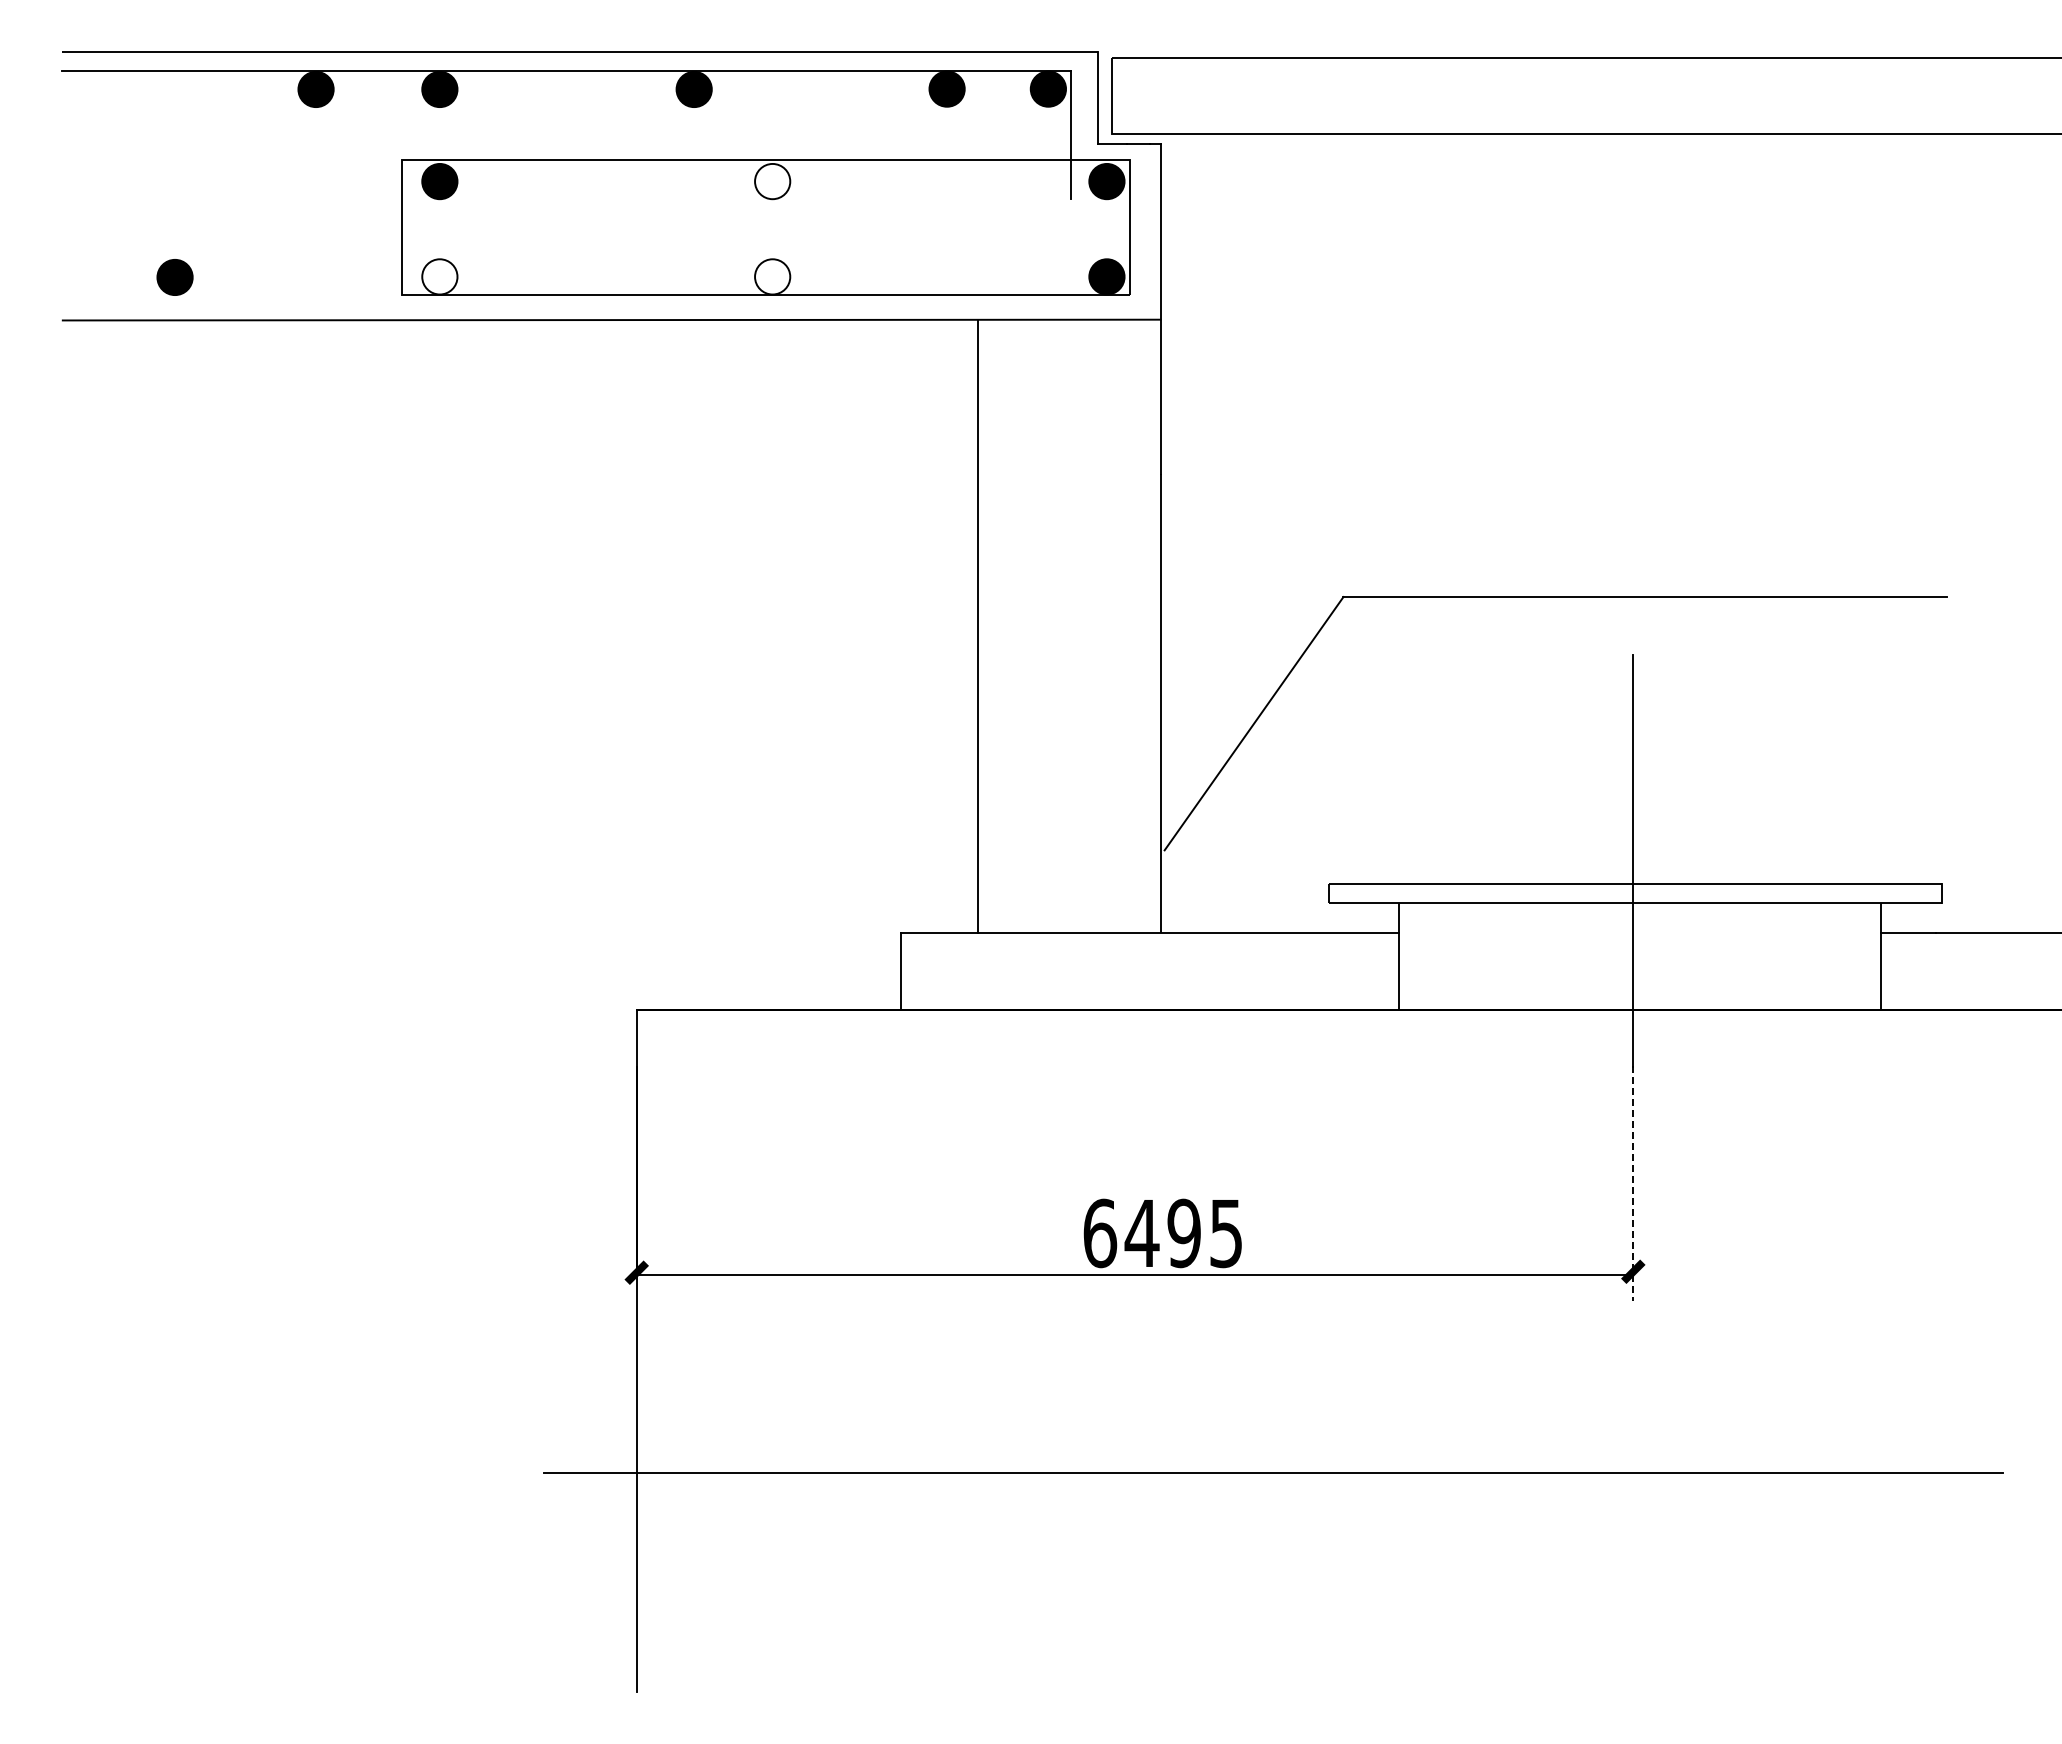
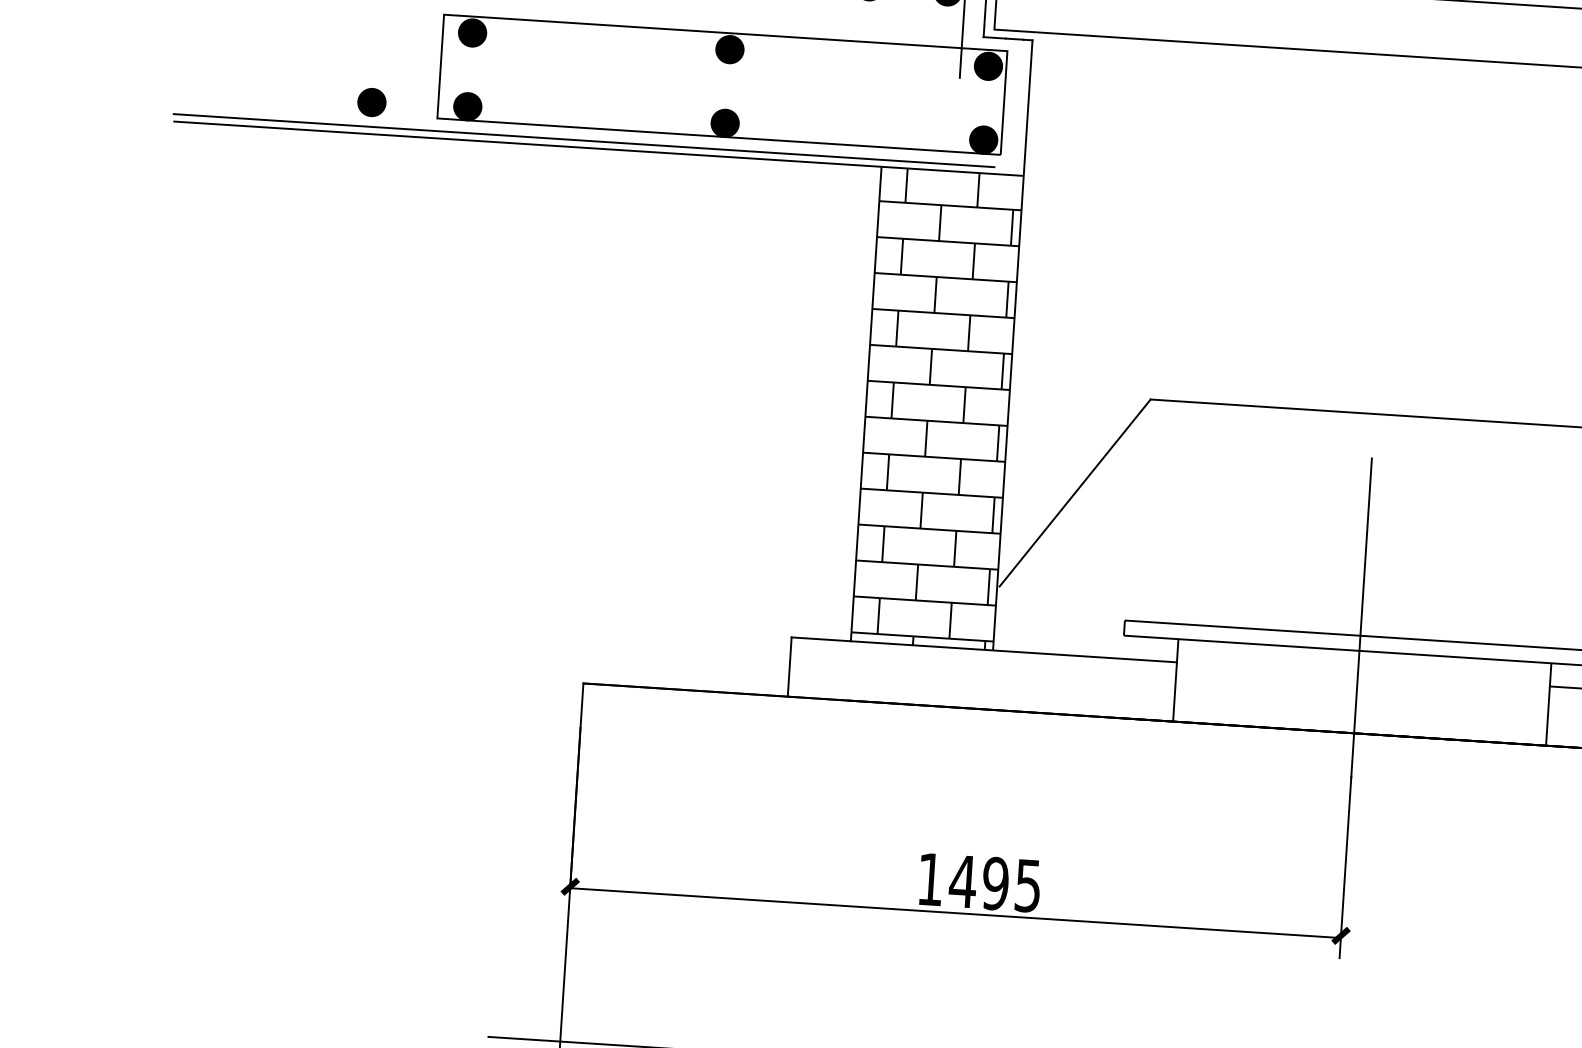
fill: (772, 181) -> (729, 49), added
fill: (439, 276) -> (467, 106), added
fill: (772, 276) -> (725, 123), added
part: (174, 277) -> (371, 102), moved
line: (591, 310) -> (583, 140), added
hatch: (1069, 626) -> (937, 408), added
line: (1633, 1184) -> (1345, 868), dashed -> solid
text: (1100, 1233) -> (930, 879), 6495 -> 1495

